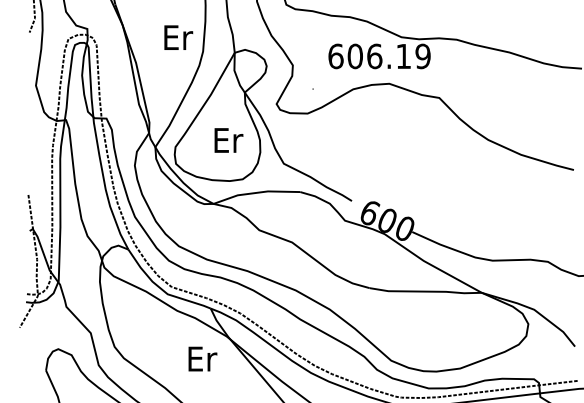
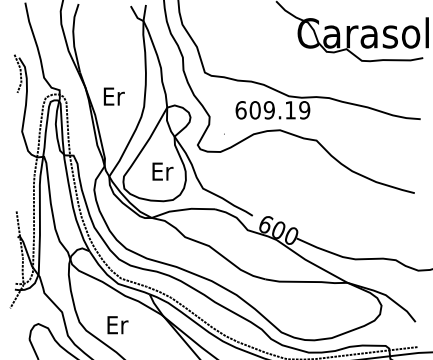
text: (177, 37) -> (113, 96), moved
text: (374, 56) -> (269, 110), 606.19 -> 609.19
text: (202, 359) -> (117, 325), moved

